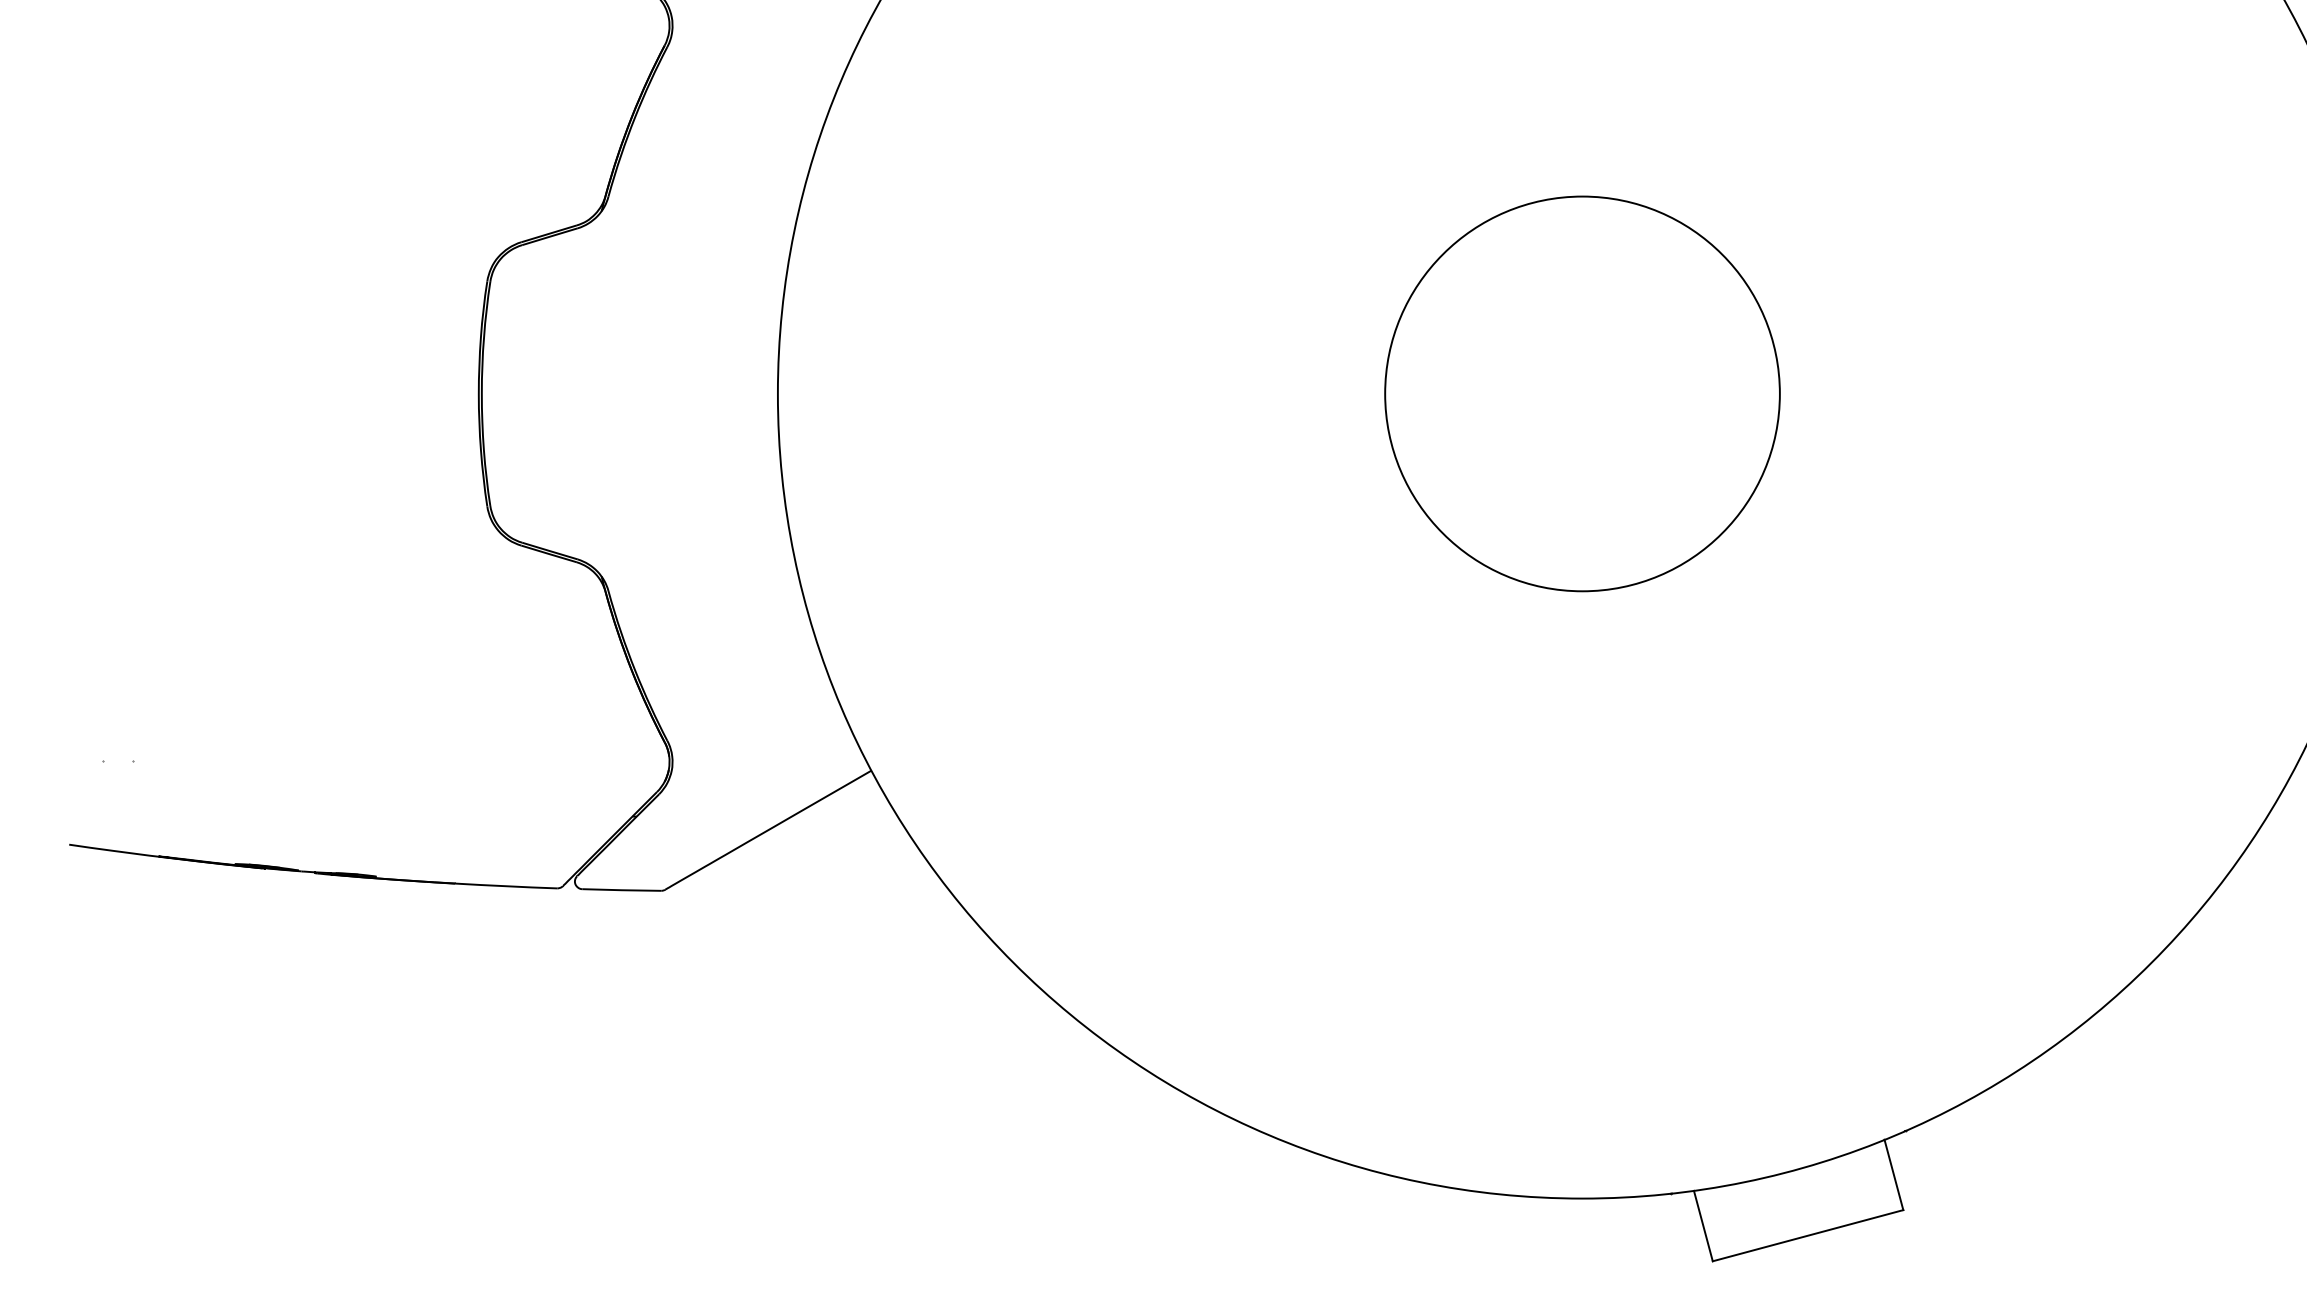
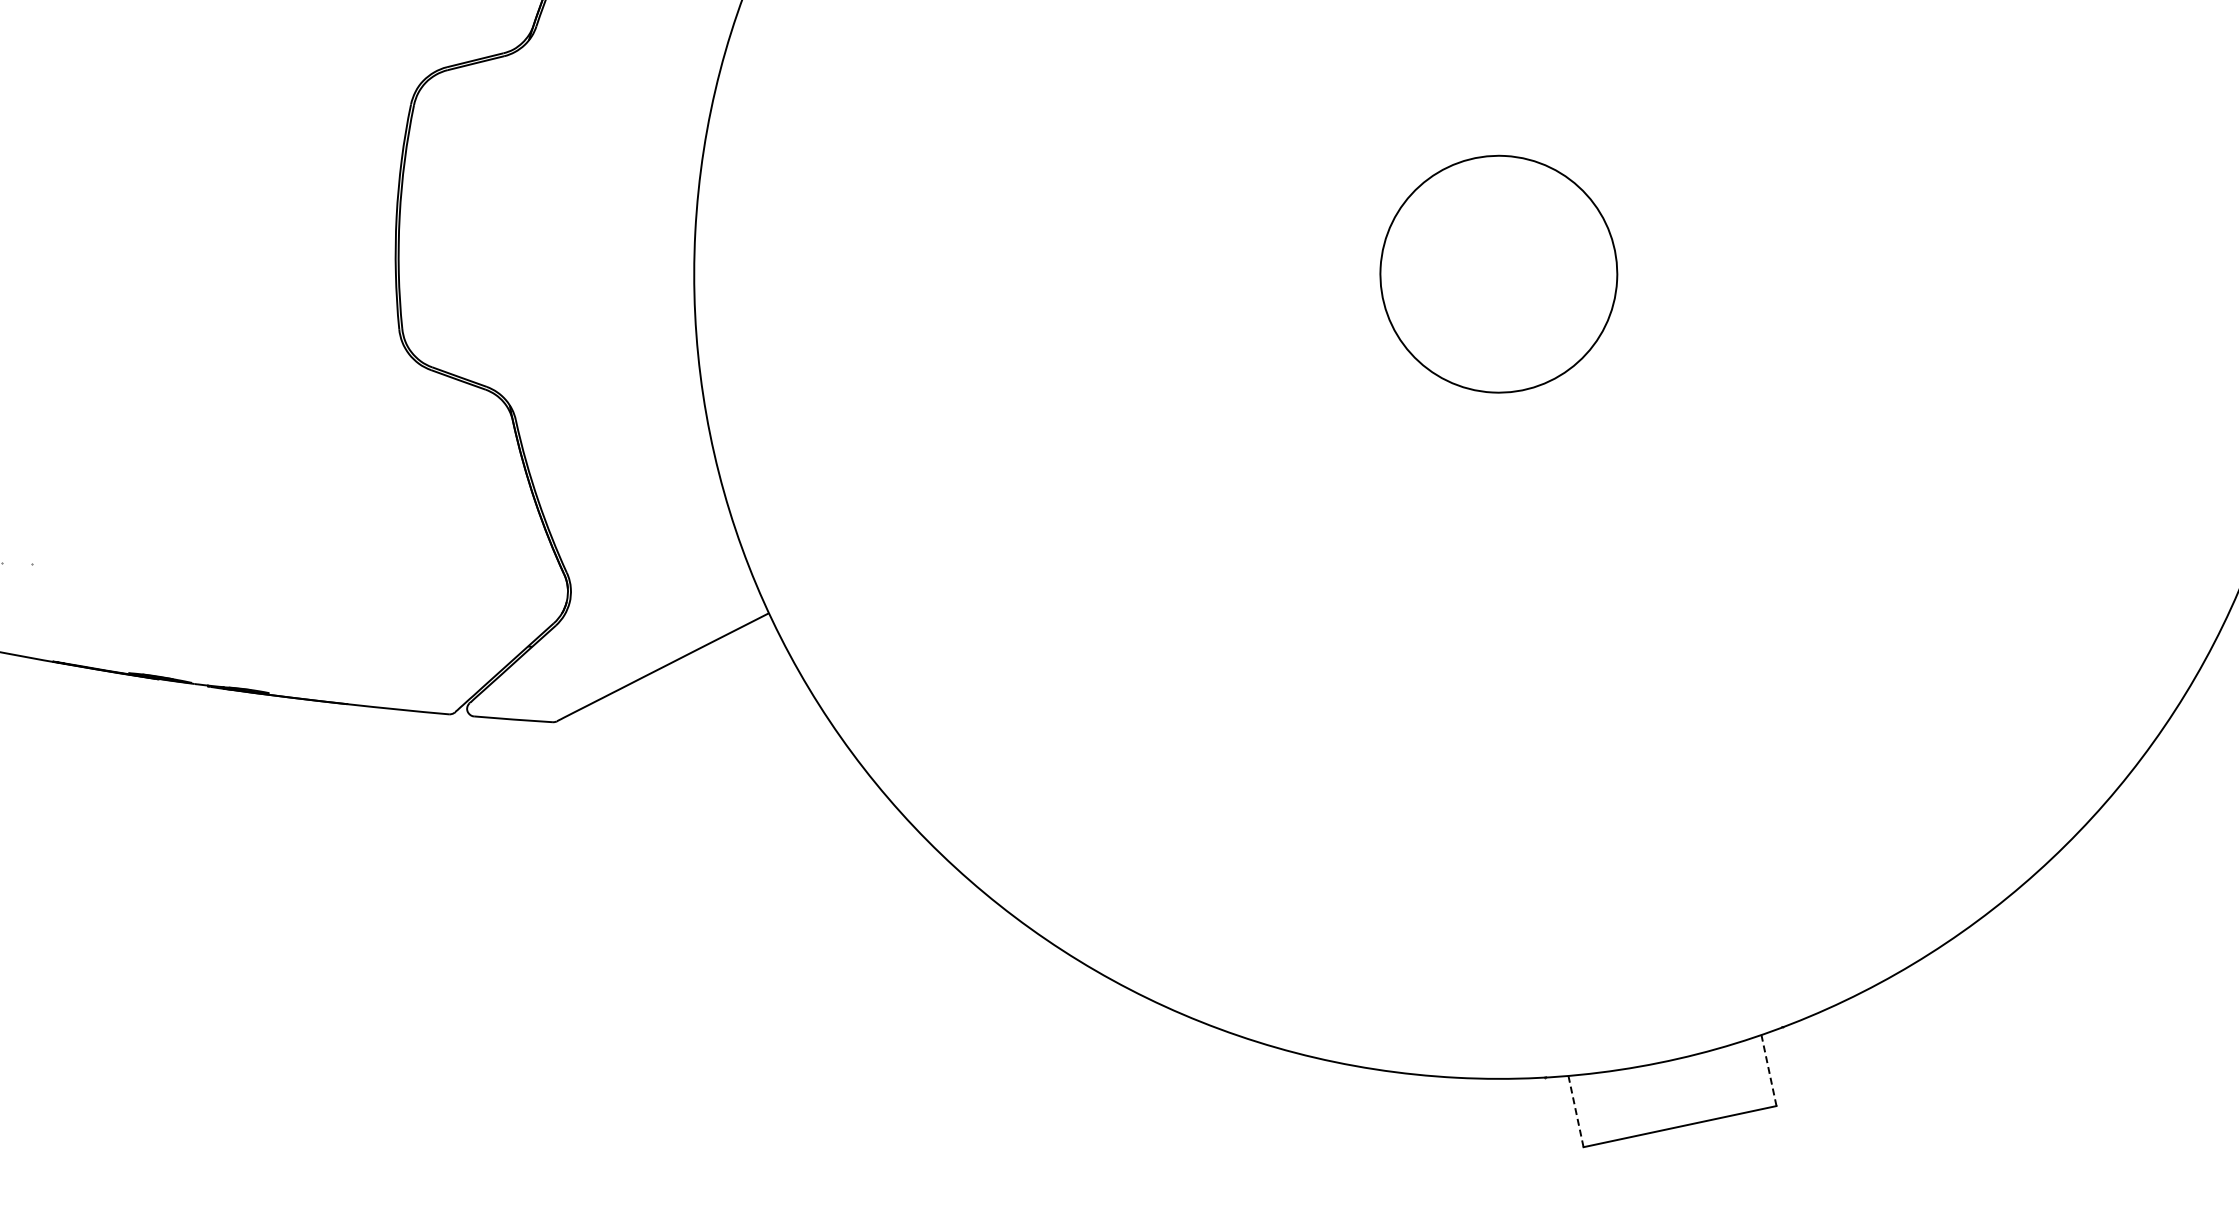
circle: (1582, 393) -> (1498, 273), size x0.6
line: (1894, 1175) -> (1769, 1071), solid -> dashed
line: (1703, 1226) -> (1576, 1111), solid -> dashed

